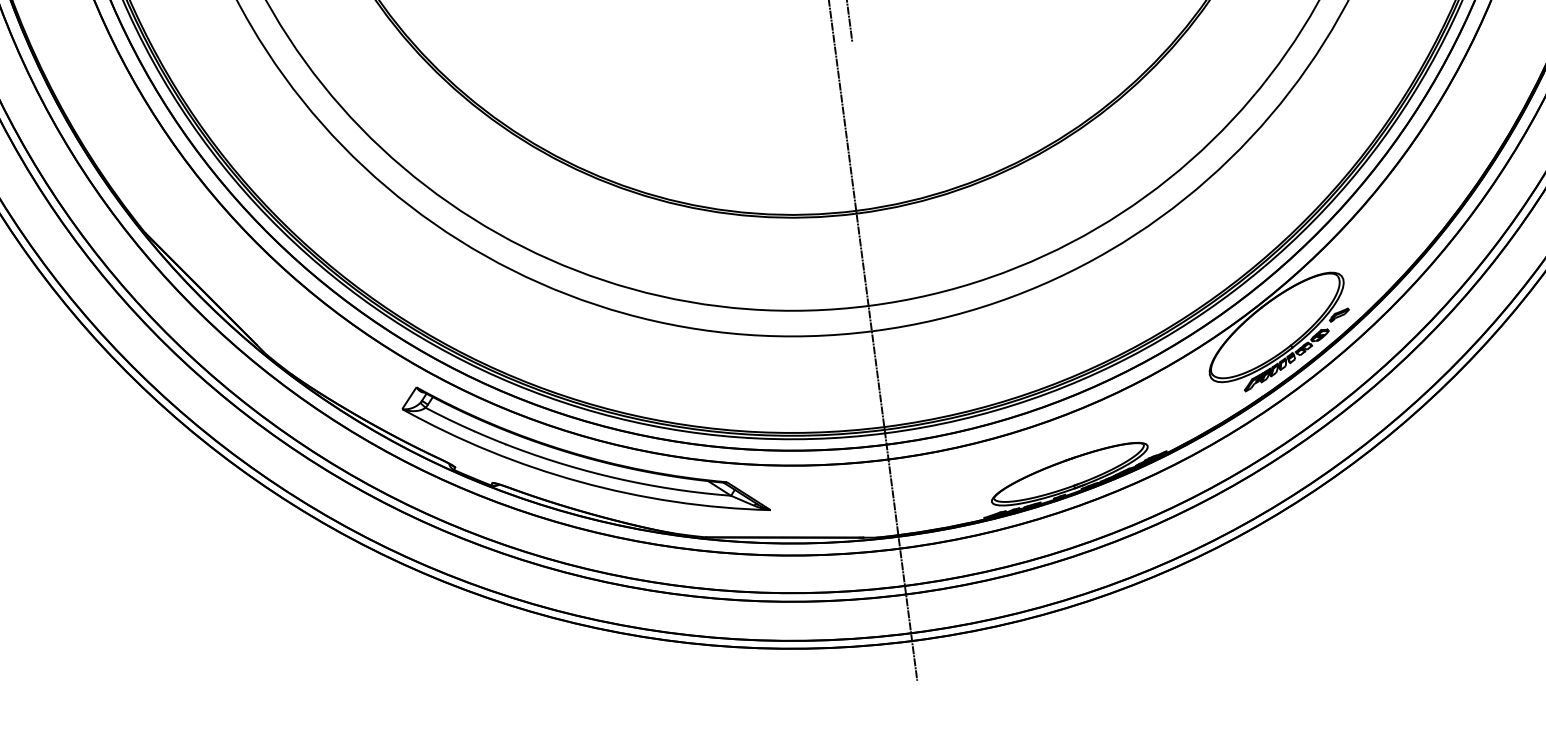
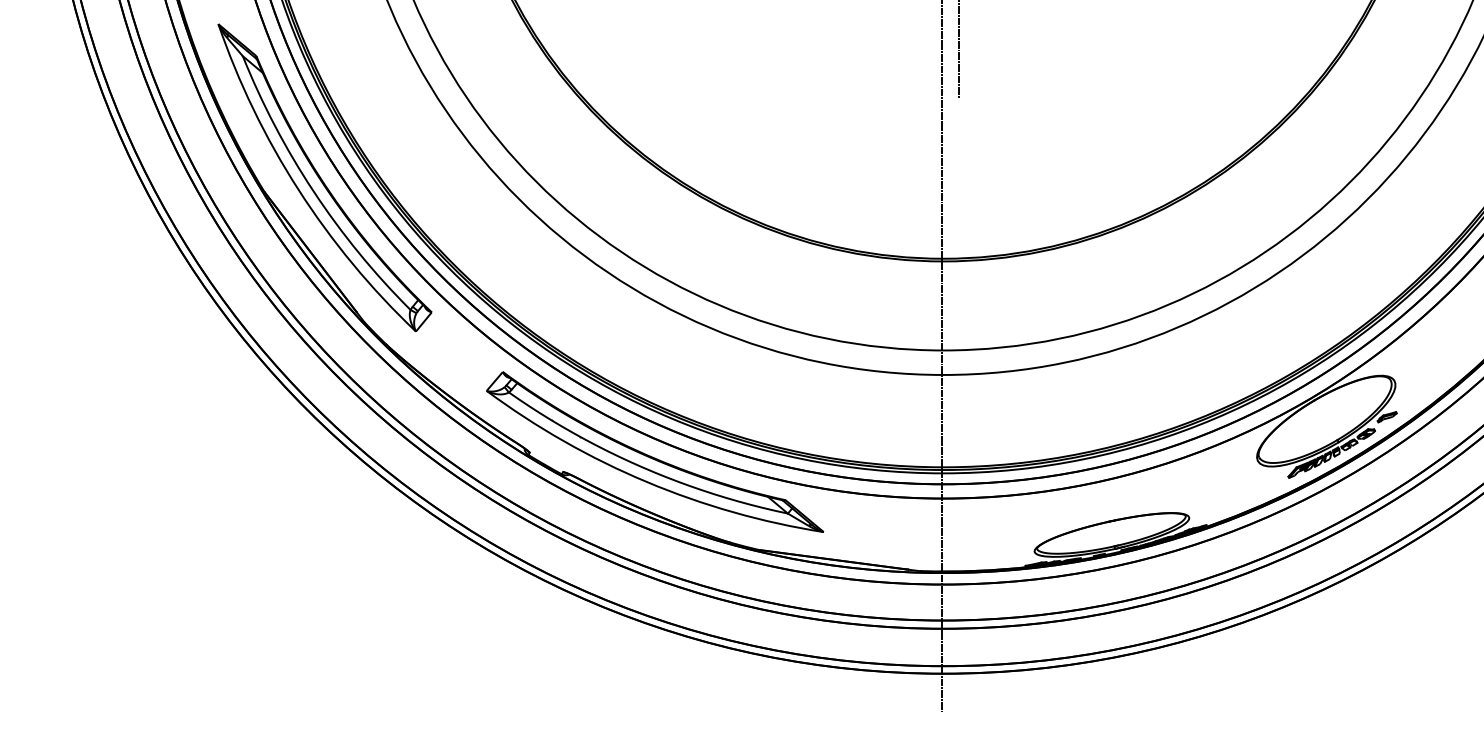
part: (205, 209) -> (324, 177), added

